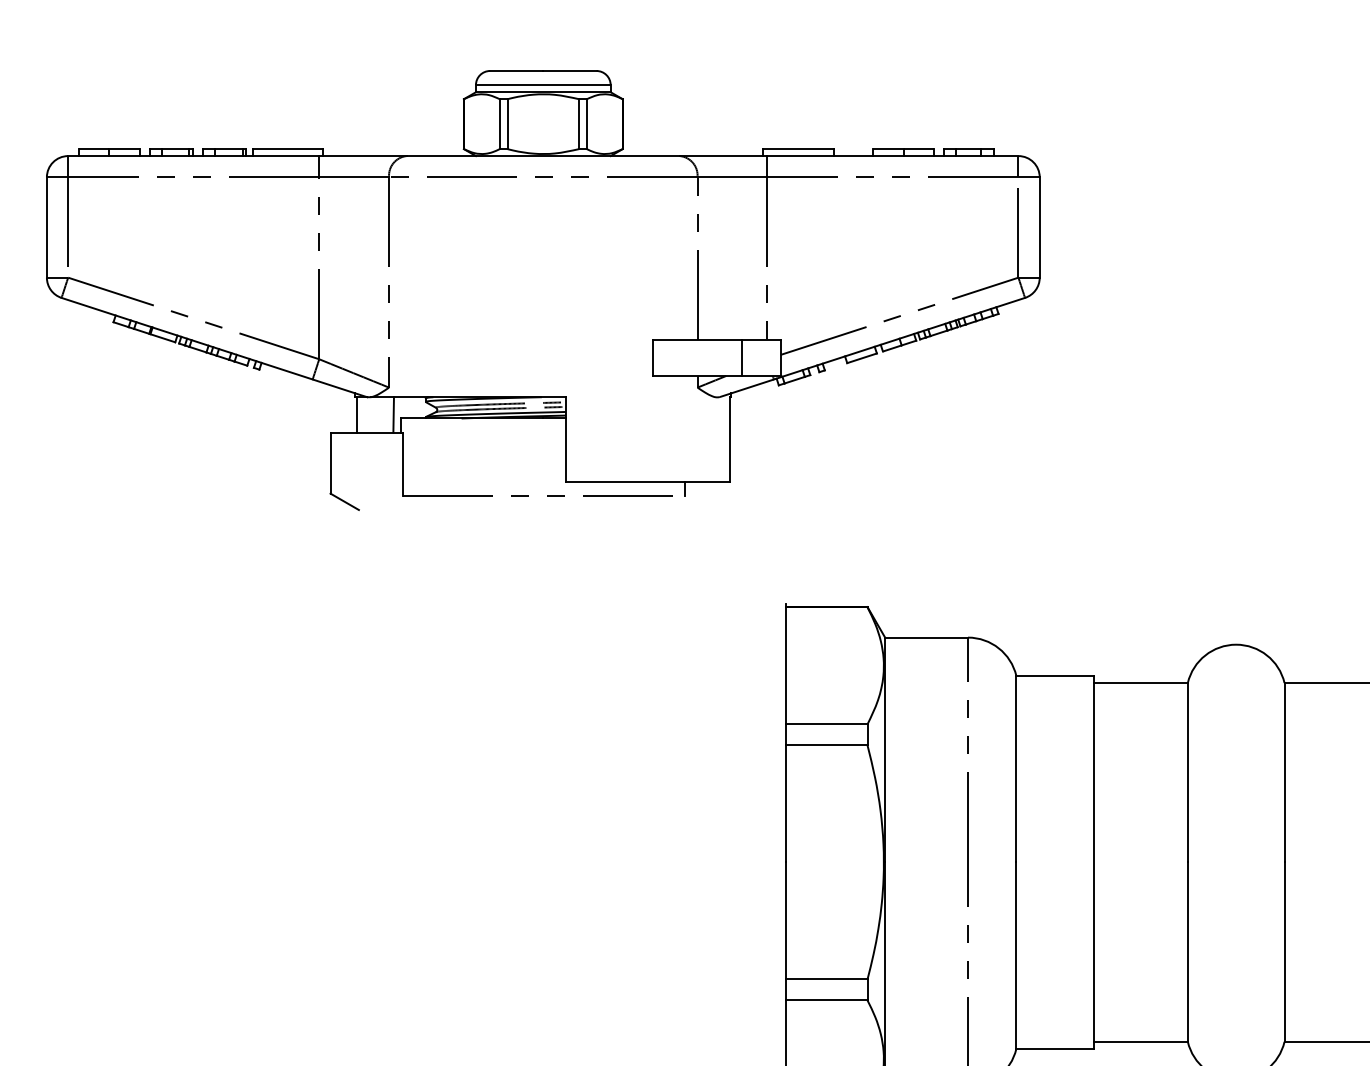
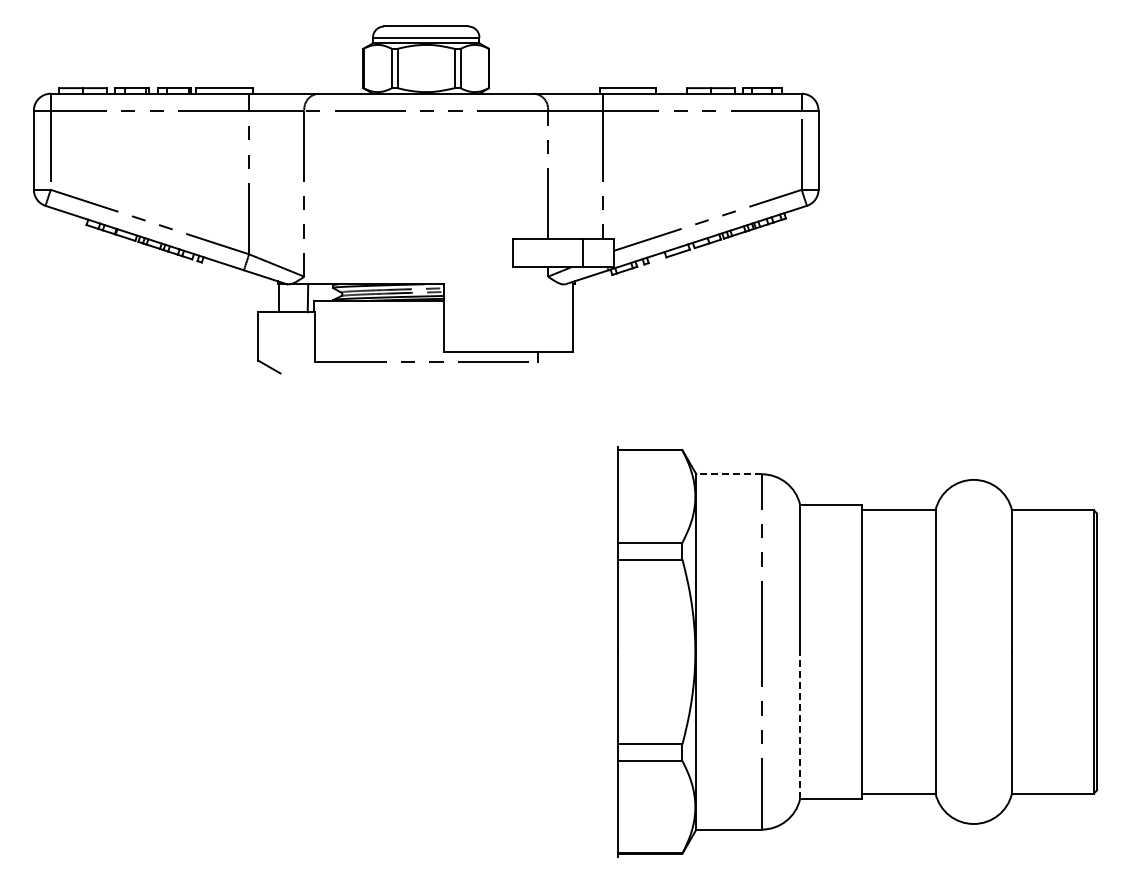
line: (927, 637) -> (729, 474), solid -> dashed
line: (1016, 955) -> (800, 725), solid -> dashed

